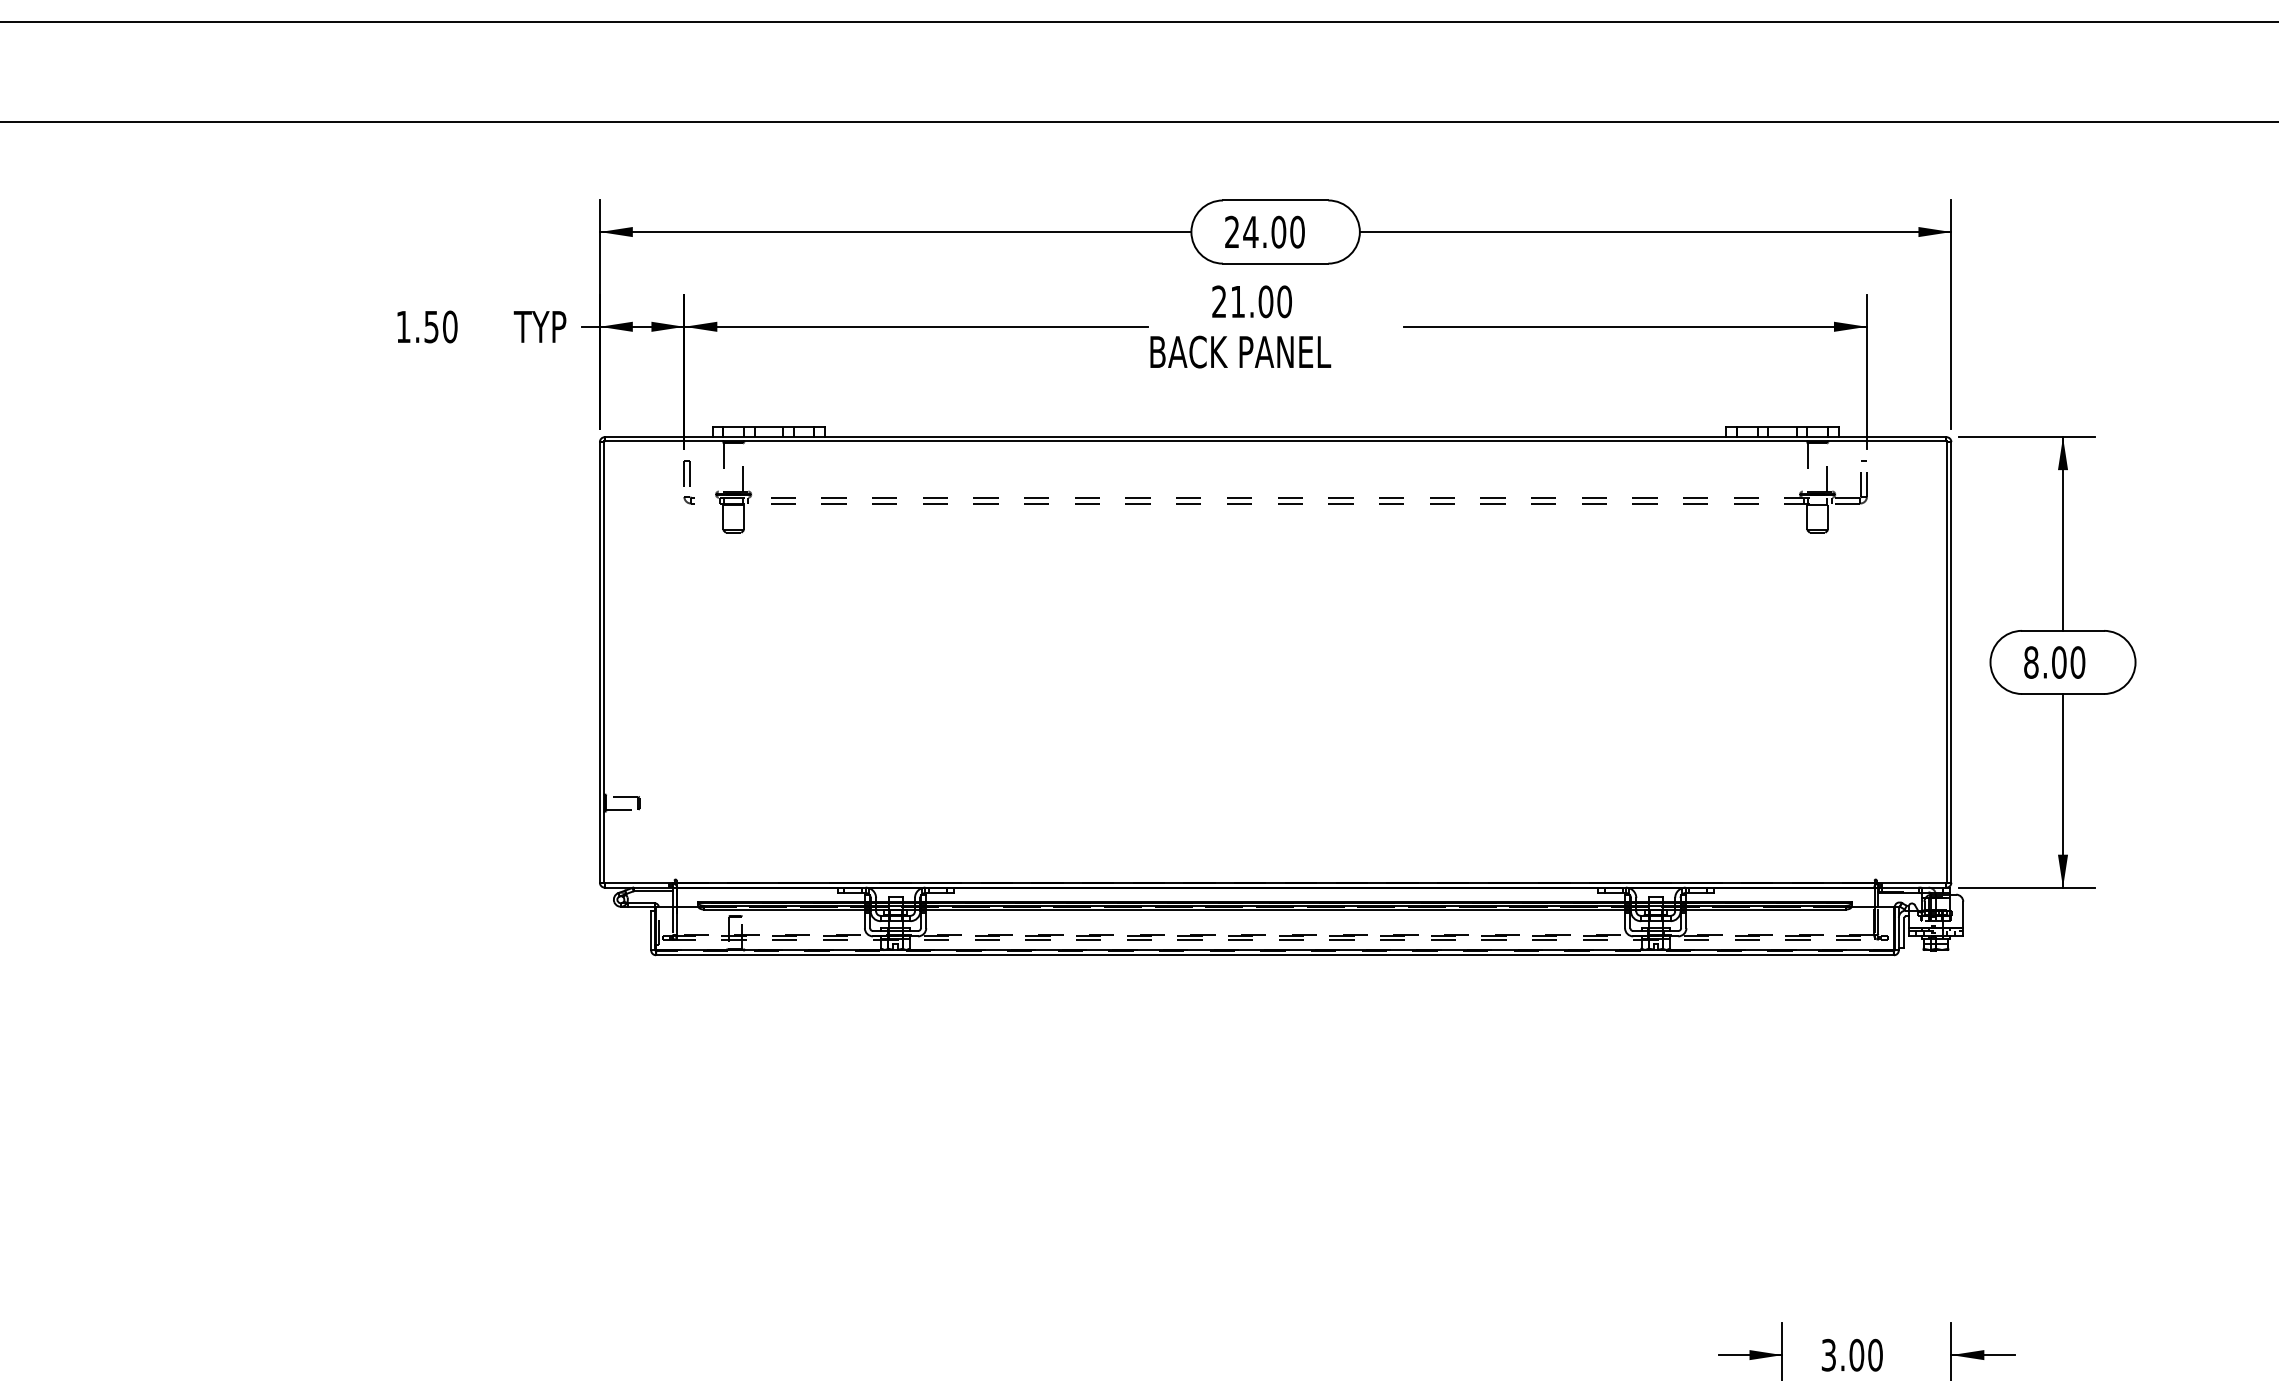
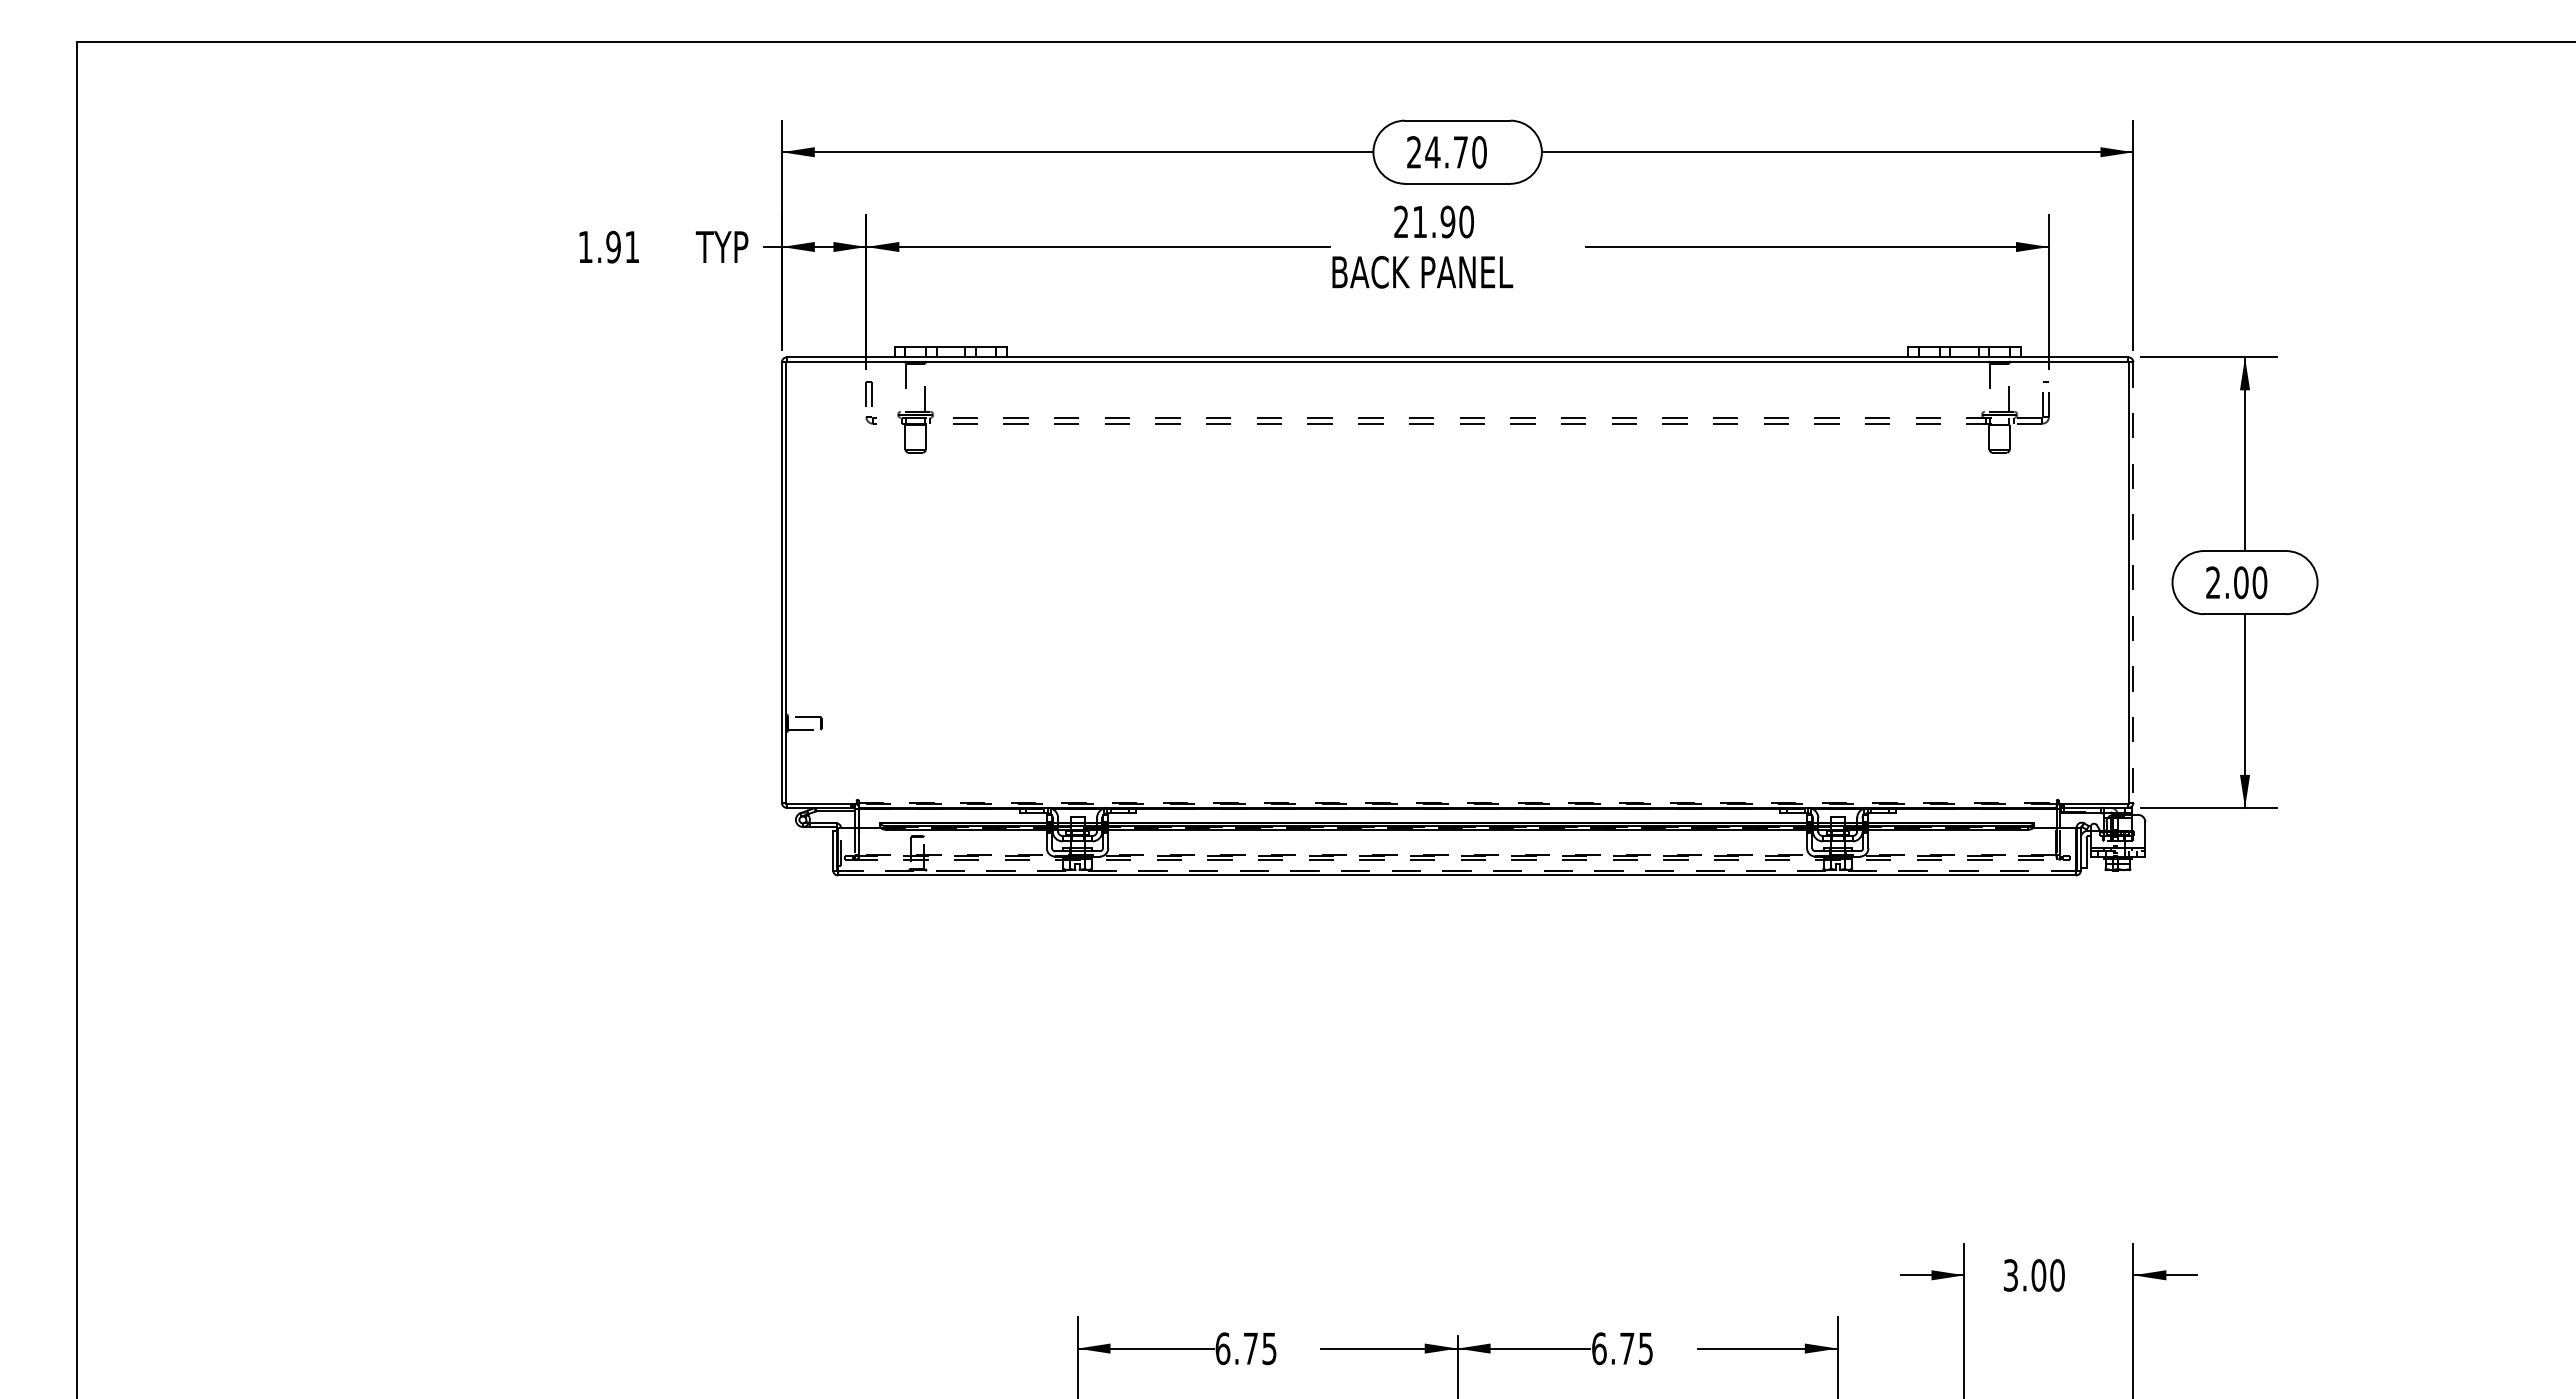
text: (1278, 232) -> (1460, 152), 24.00 -> 24.70
text: (1265, 301) -> (1447, 221), 21.00 -> 21.90
text: (440, 326) -> (622, 246), 1.50 -> 1.91
text: (2031, 662) -> (2213, 582), 8.00 -> 2.00
line: (1951, 663) -> (2133, 583), solid -> dashed
line: (1275, 882) -> (1457, 802), solid -> dashed
line: (1275, 950) -> (1457, 870), solid -> dashed

